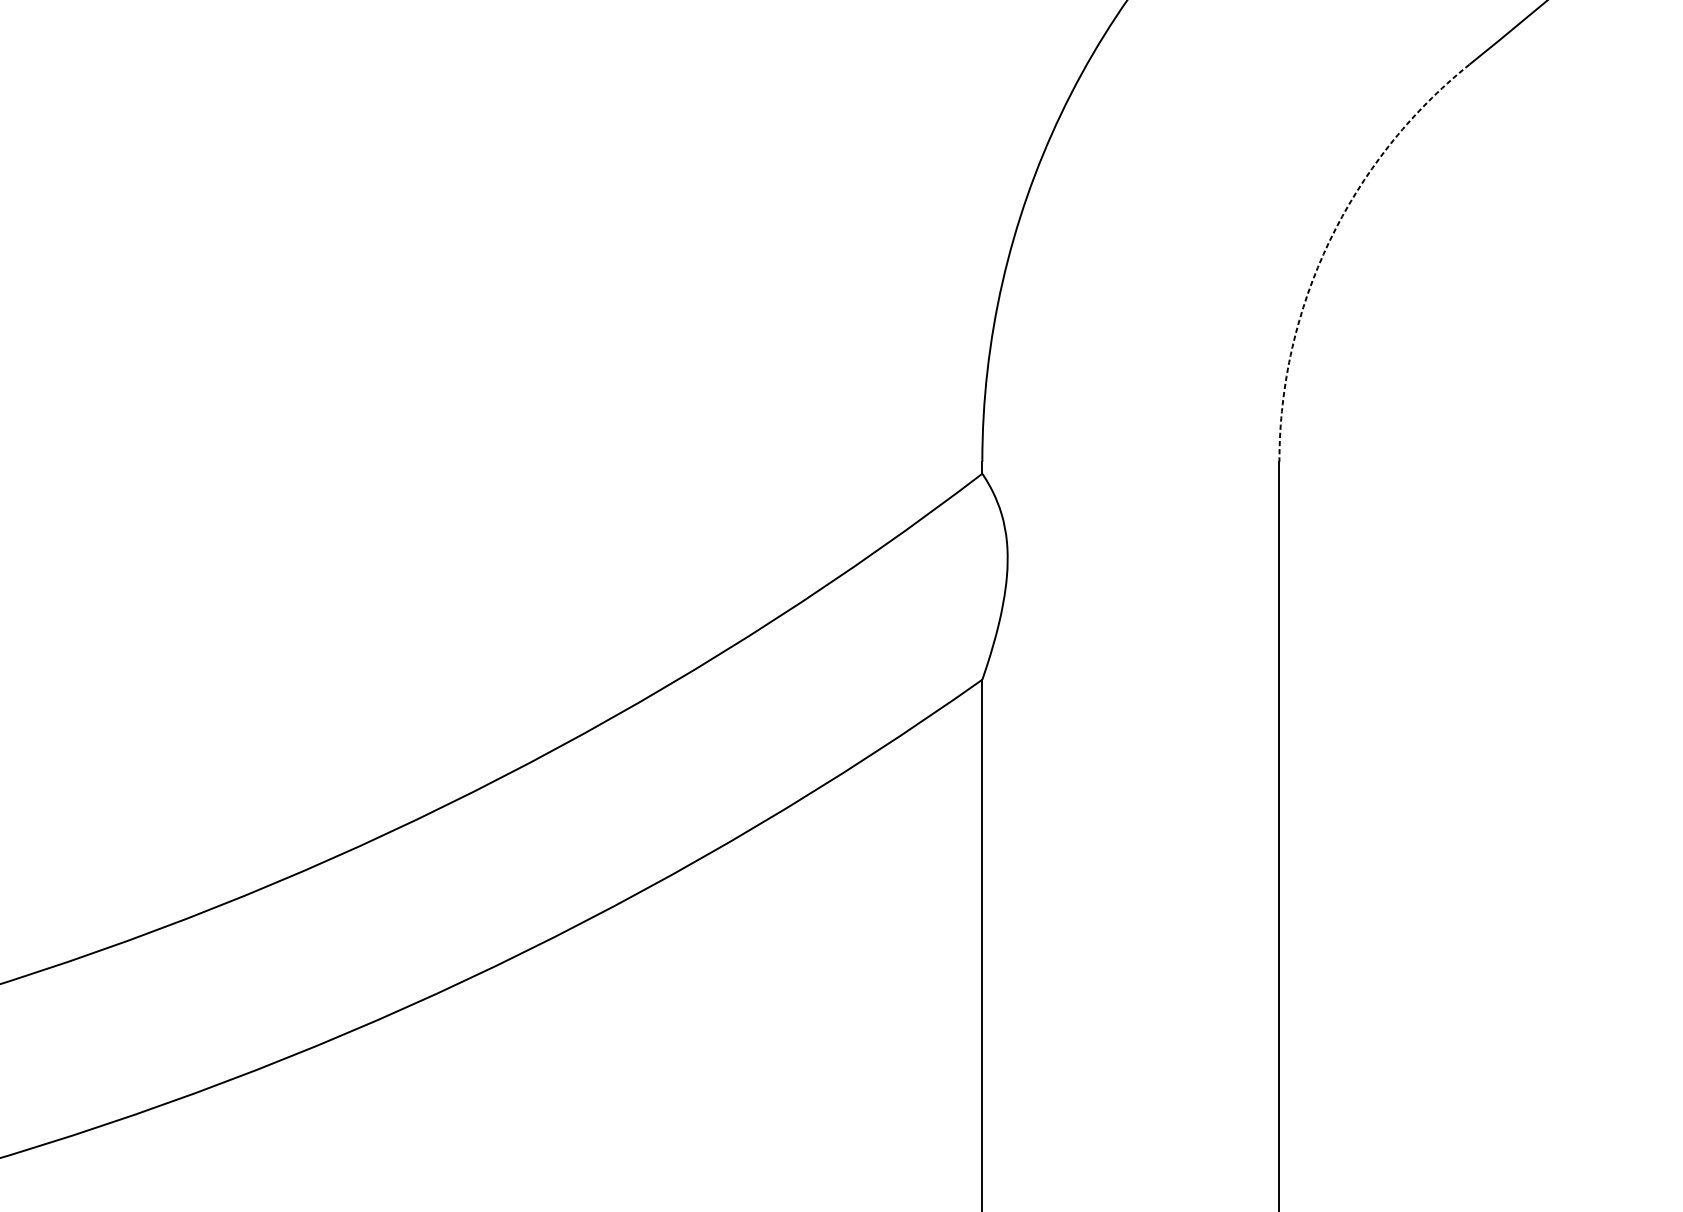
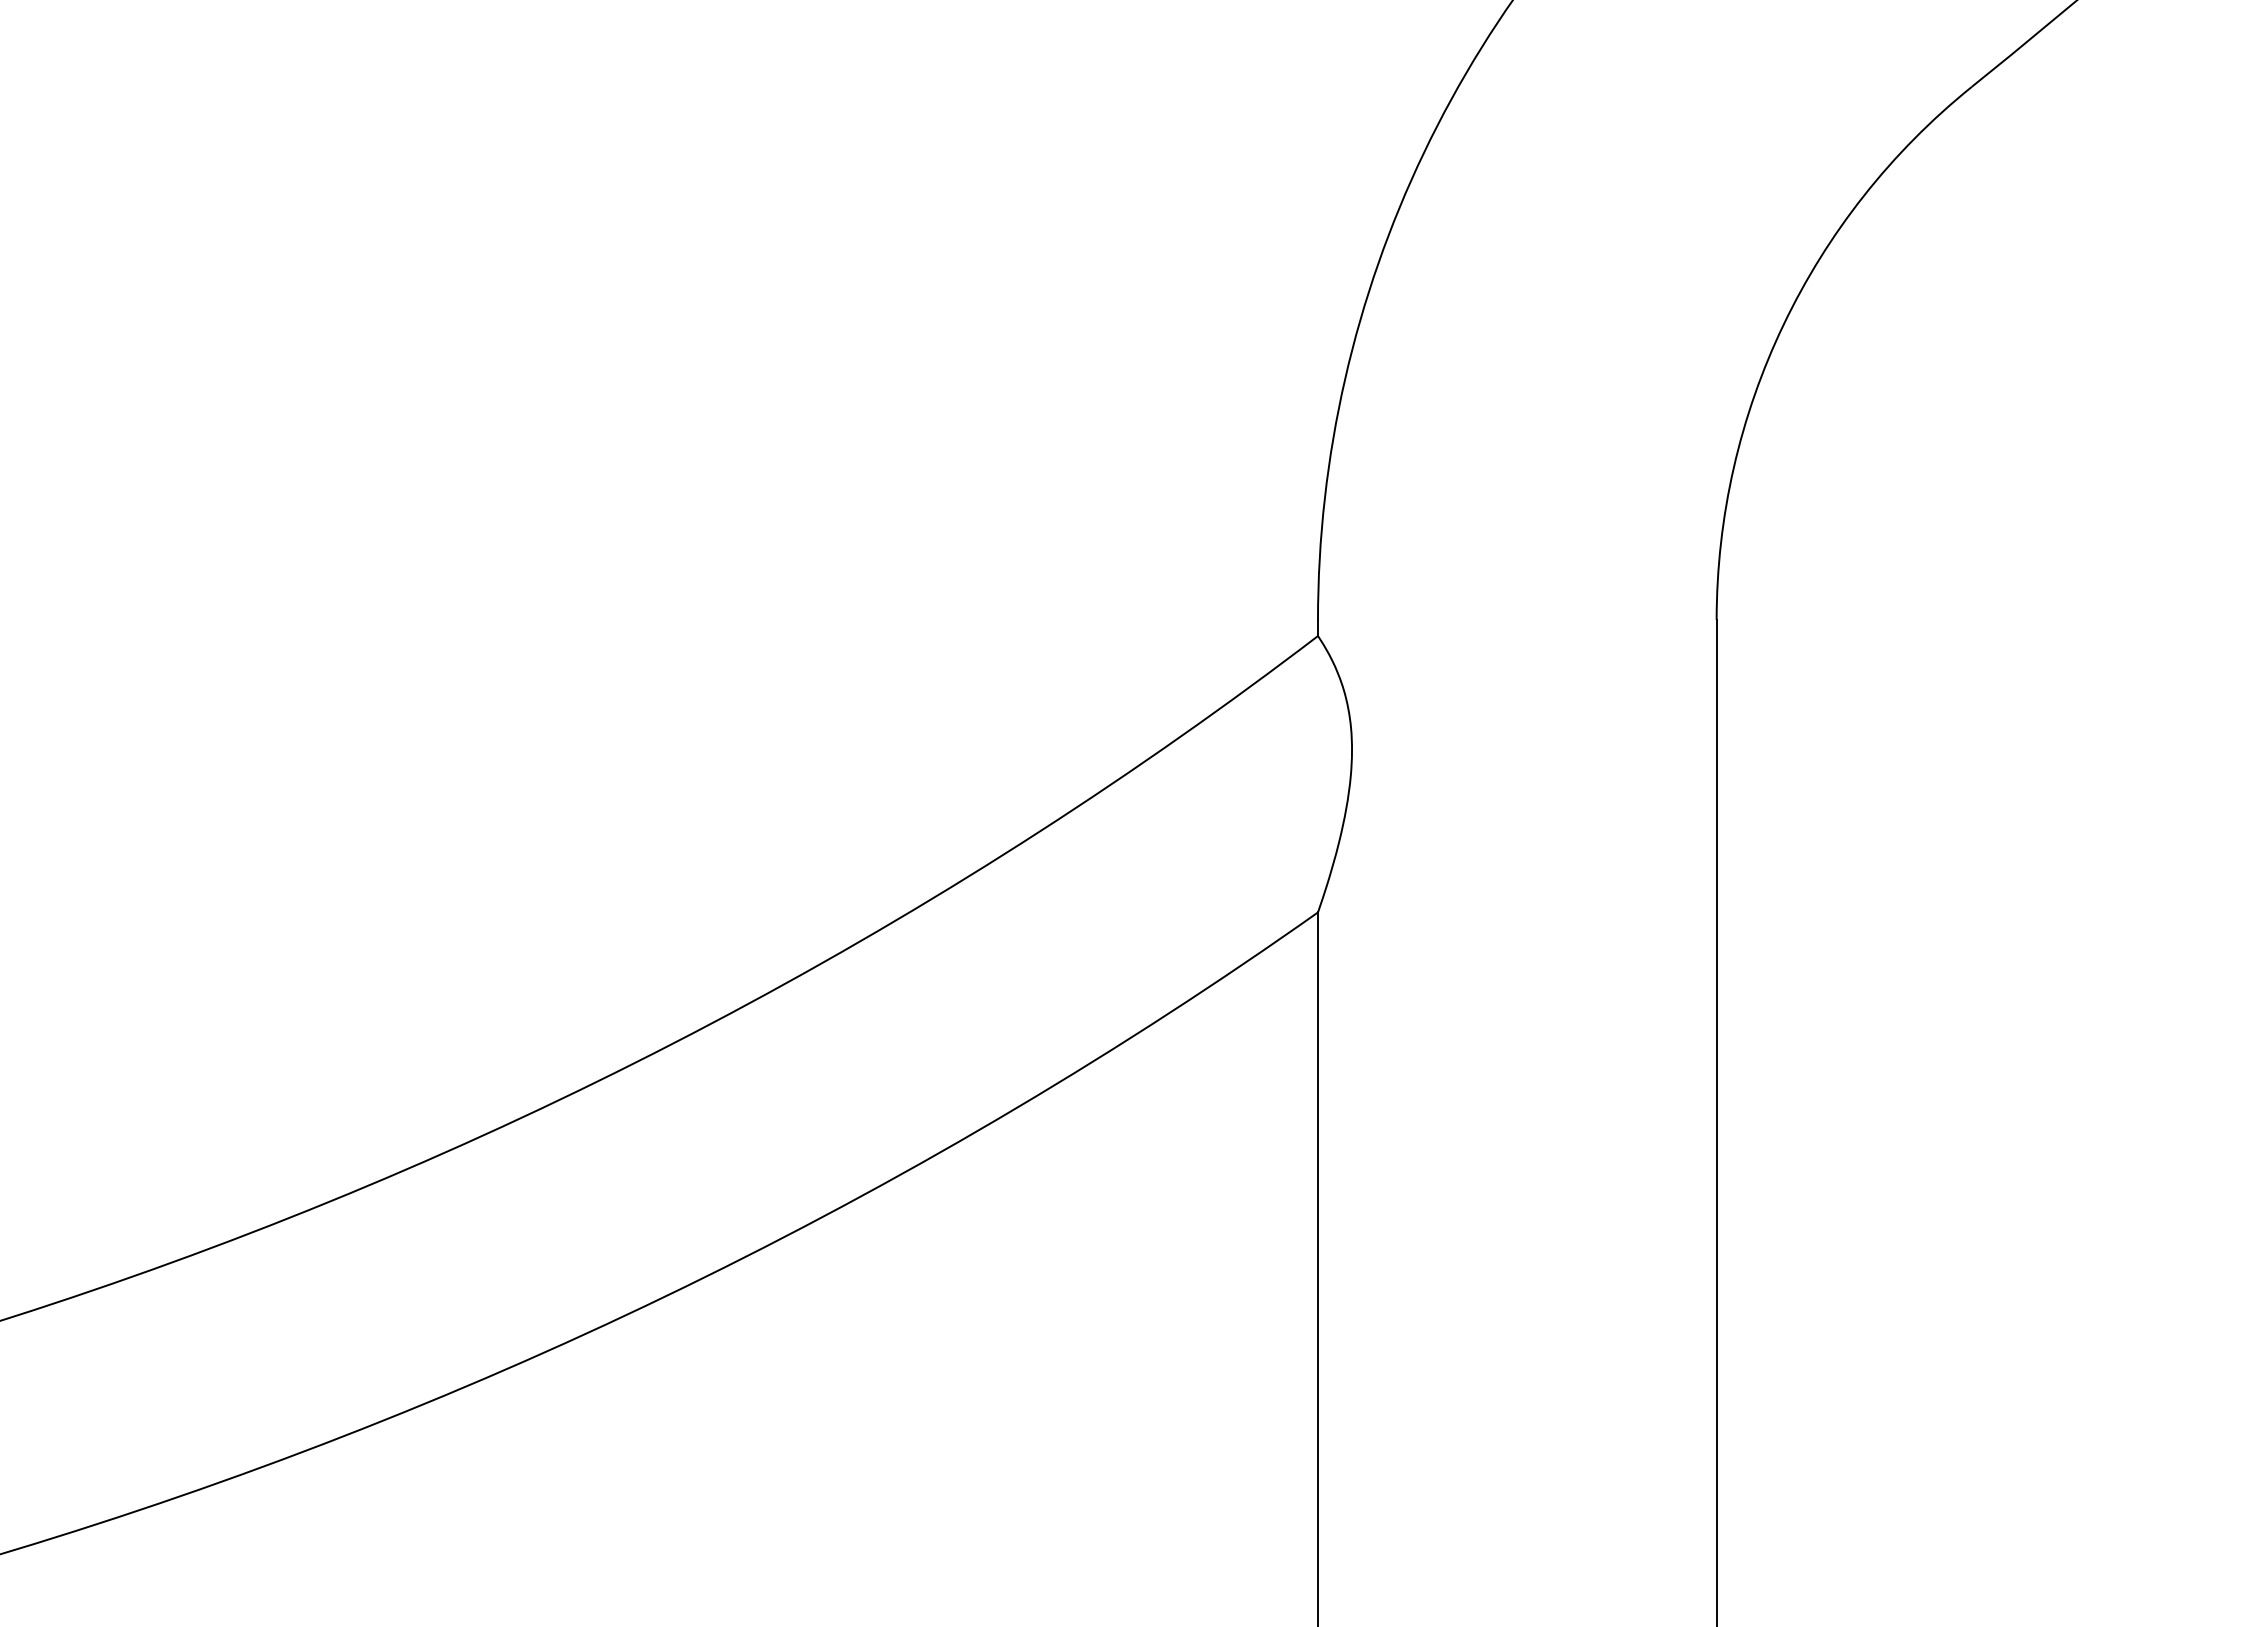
arc: (1329, 241) -> (1783, 324), dashed -> solid

